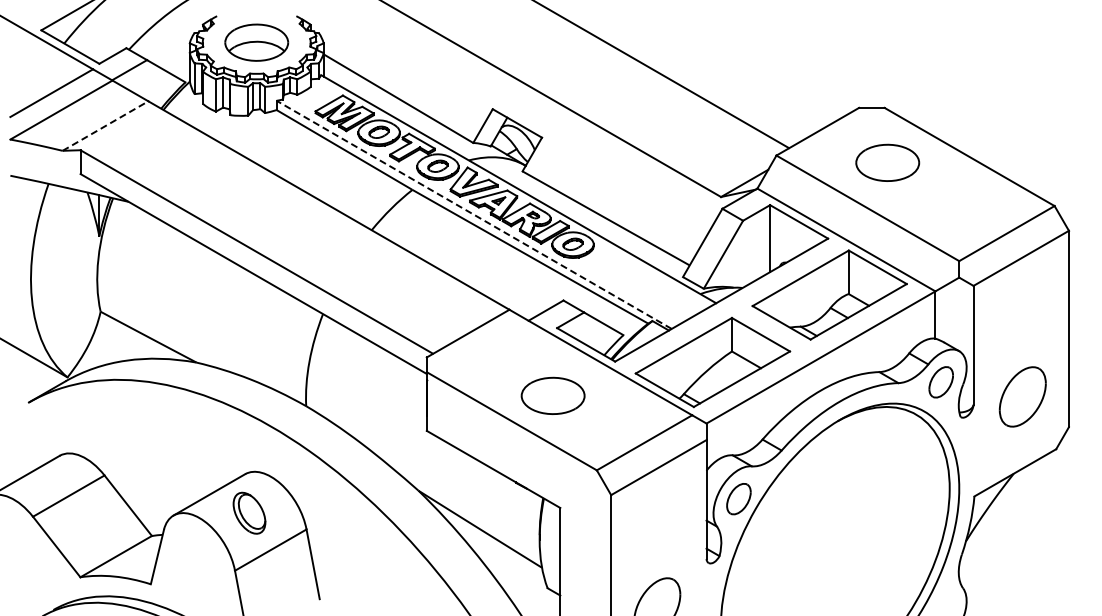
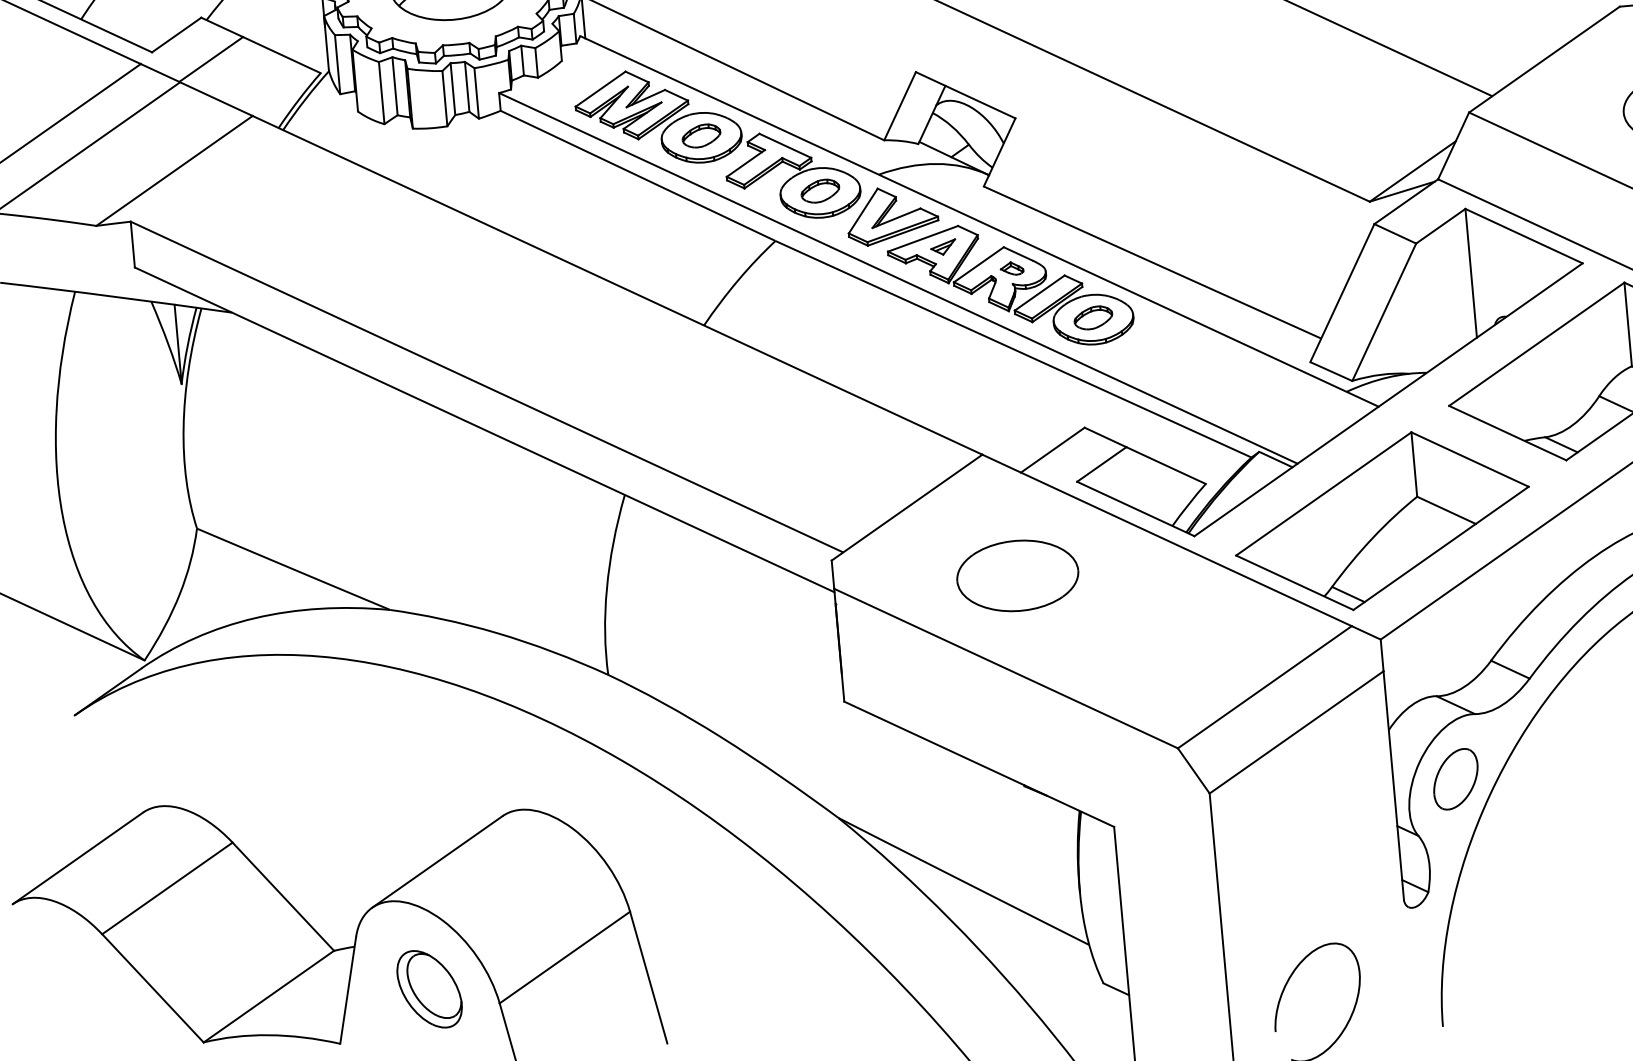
line: (105, 126) -> (174, 171), dashed -> solid
line: (473, 214) -> (896, 277), dashed -> solid
part: (552, 395) -> (1016, 575), moved
part: (249, 512) -> (429, 987), moved

